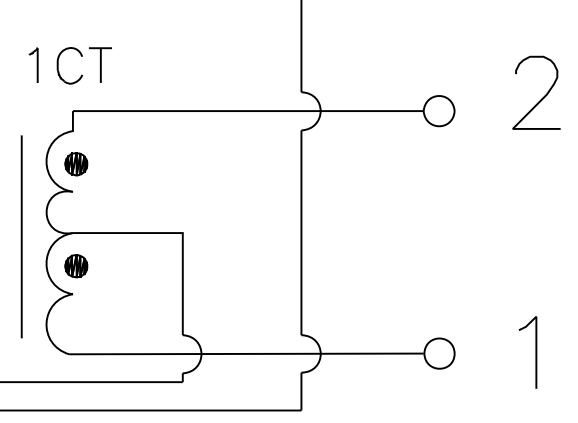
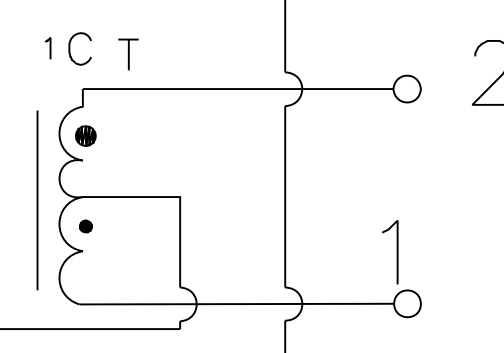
part: (33, 64) -> (47, 47), size x0.7
part: (100, 64) -> (128, 53), moved
part: (76, 266) -> (86, 226), size x0.6
line: (535, 352) -> (396, 252), moved

